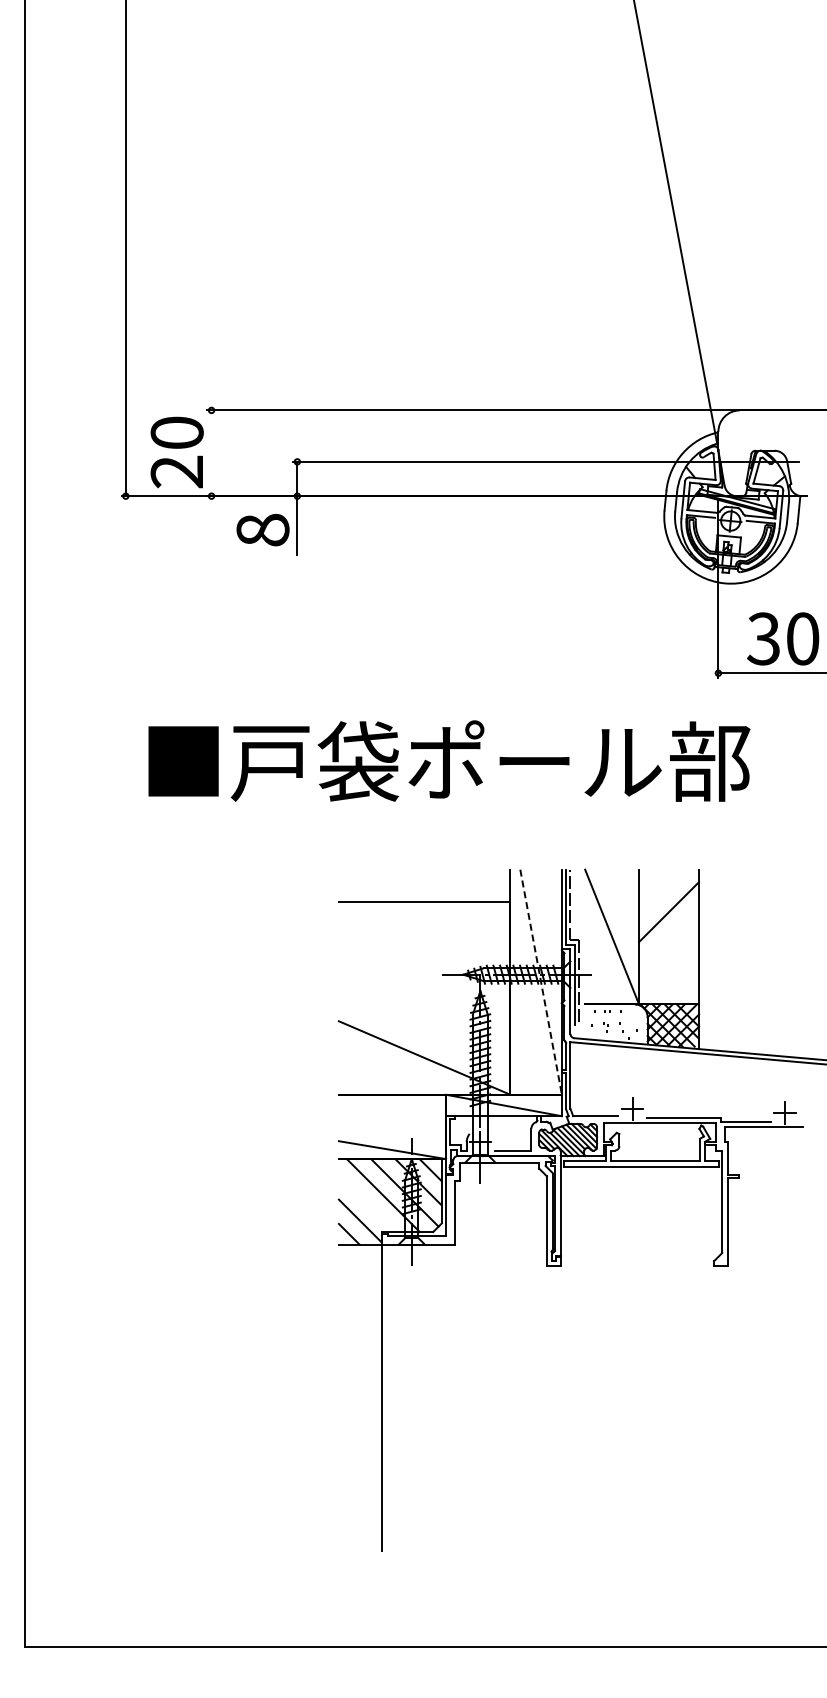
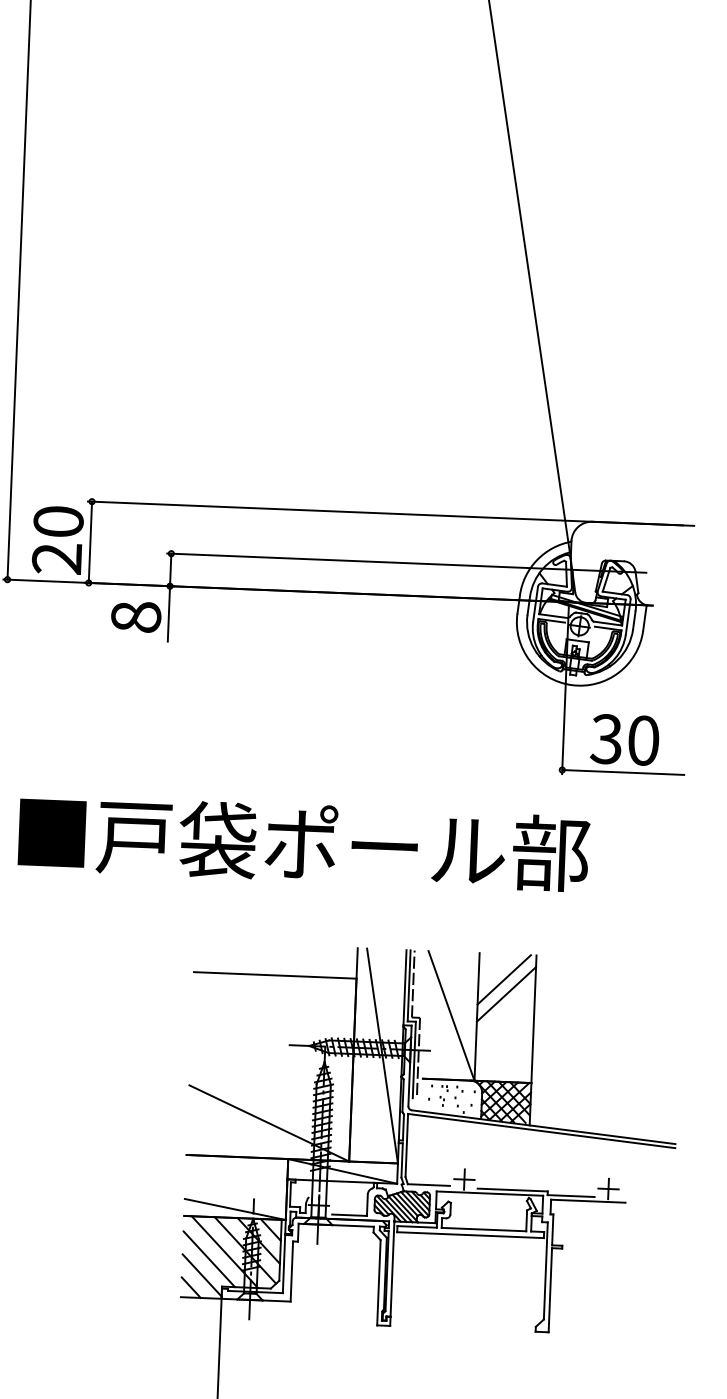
line: (211, 453) -> (90, 542), added
line: (666, 896) -> (504, 979), added
line: (541, 982) -> (382, 1056), dashed -> solid
line: (366, 1203) -> (208, 1259), added

